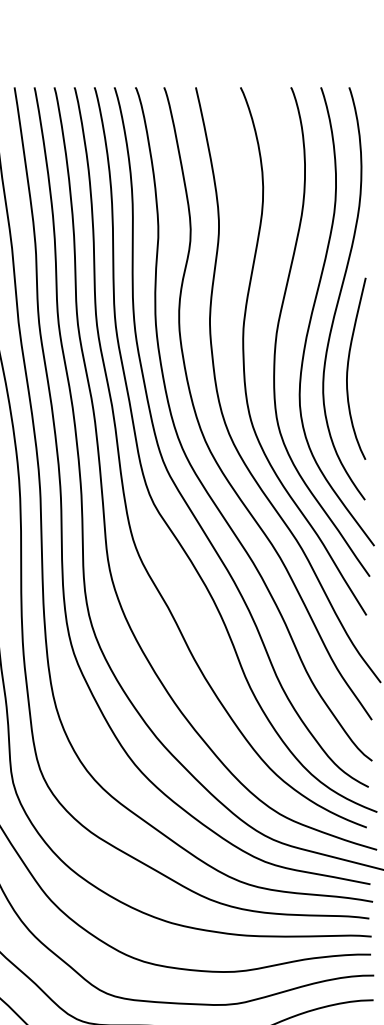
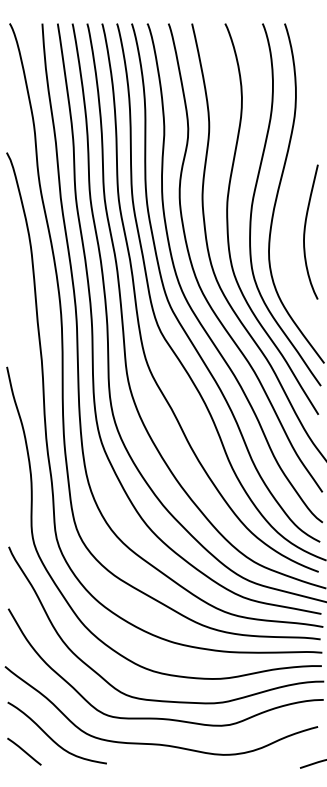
curve: (342, 292) -> (300, 175), removed

